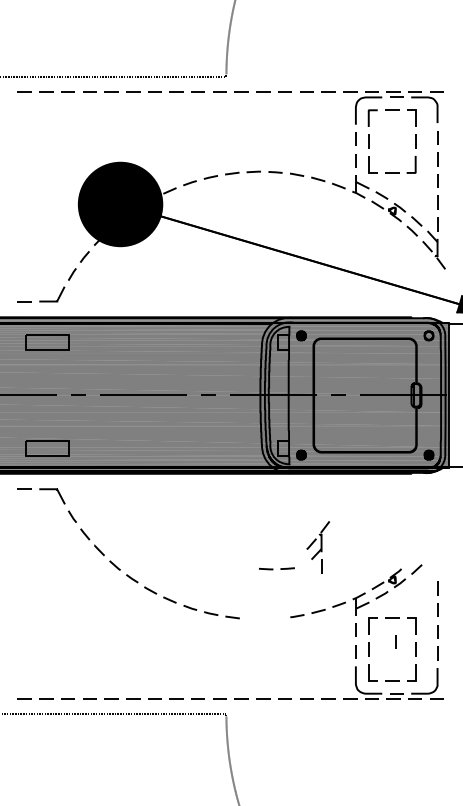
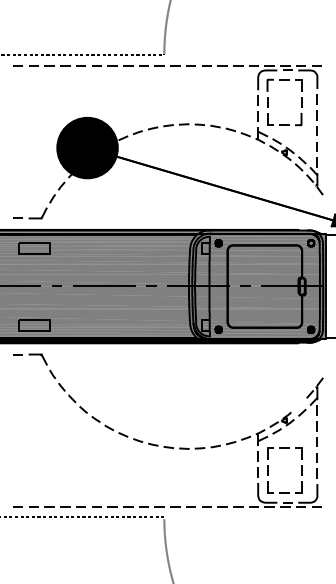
part: (317, 547) -> (314, 396), moved
part: (276, 568) -> (191, 448), moved
line: (395, 641) -> (286, 464), removed

